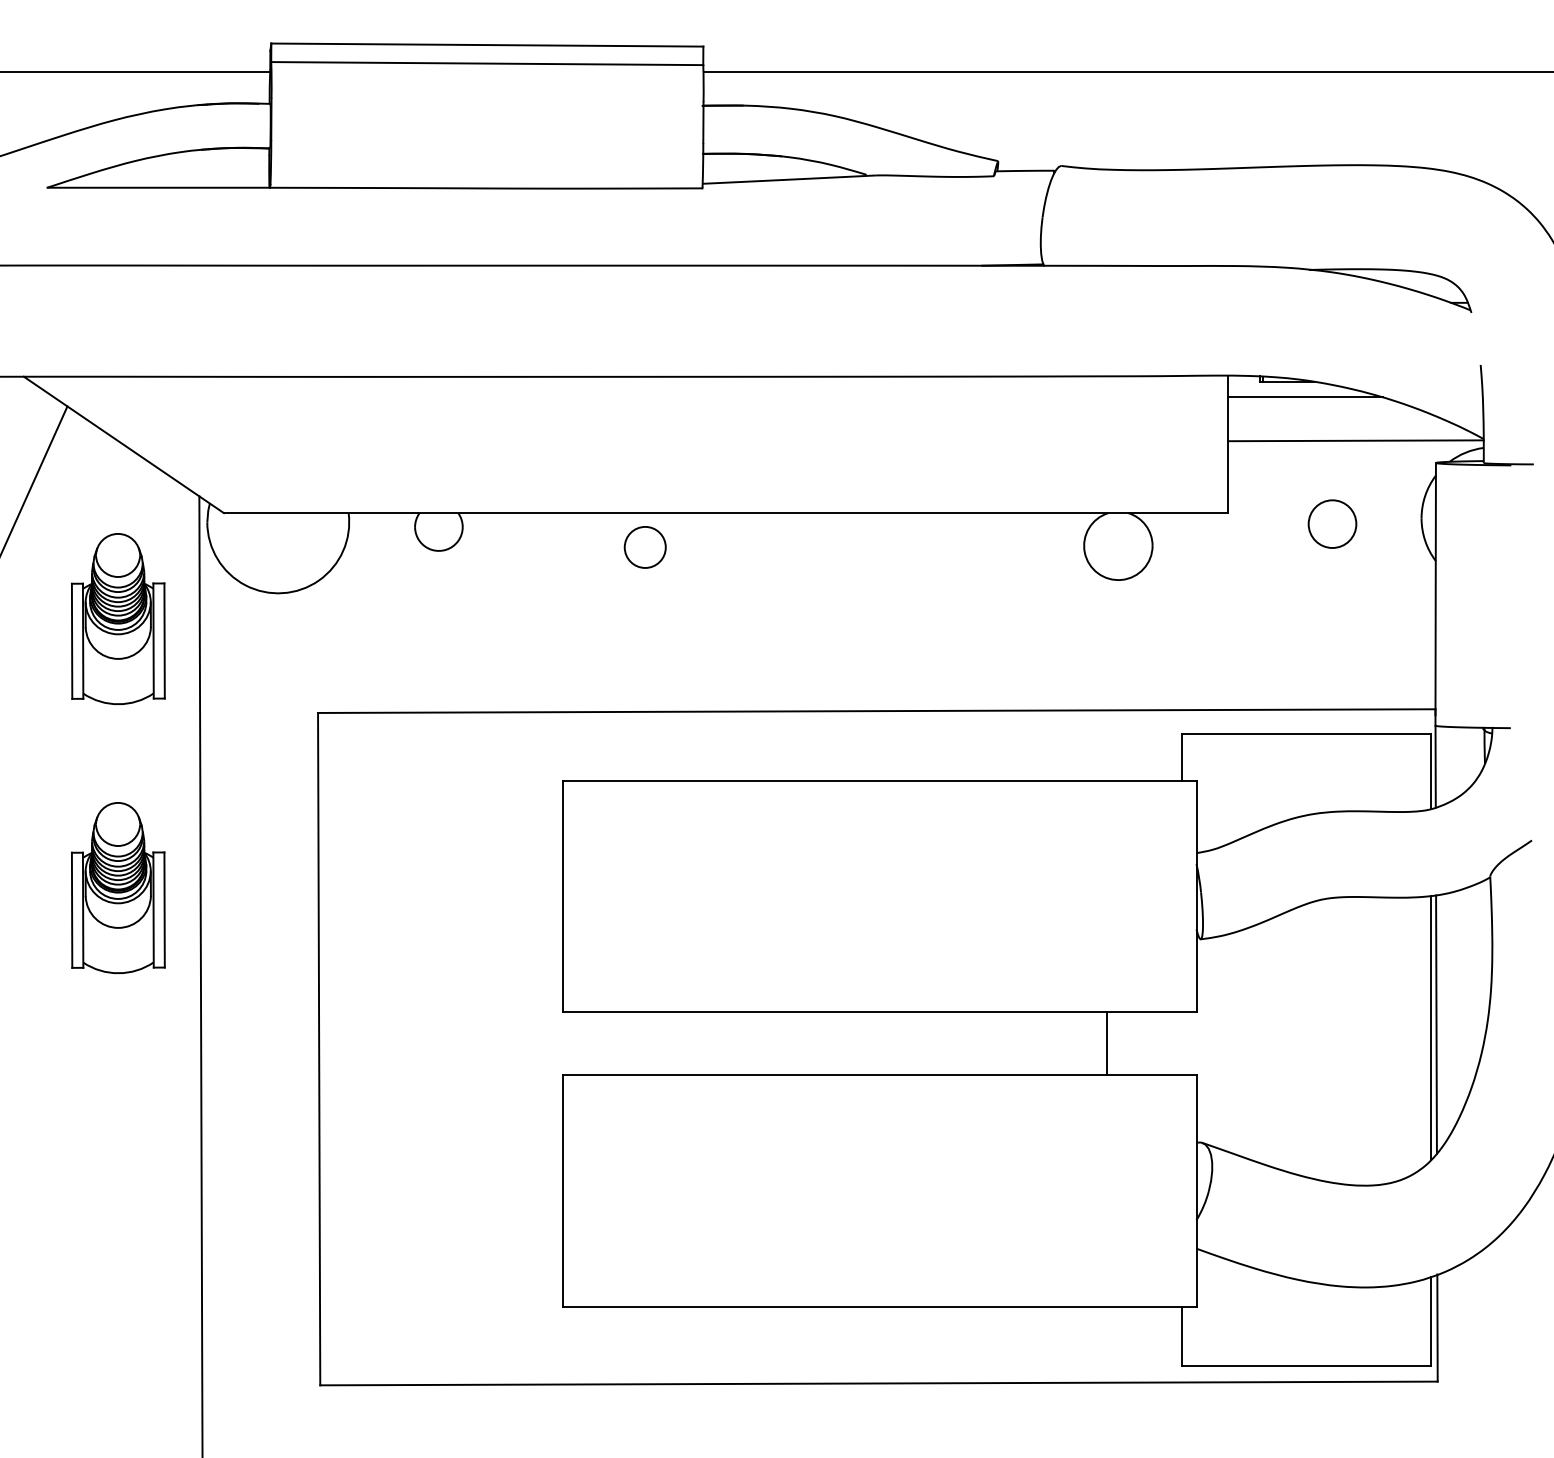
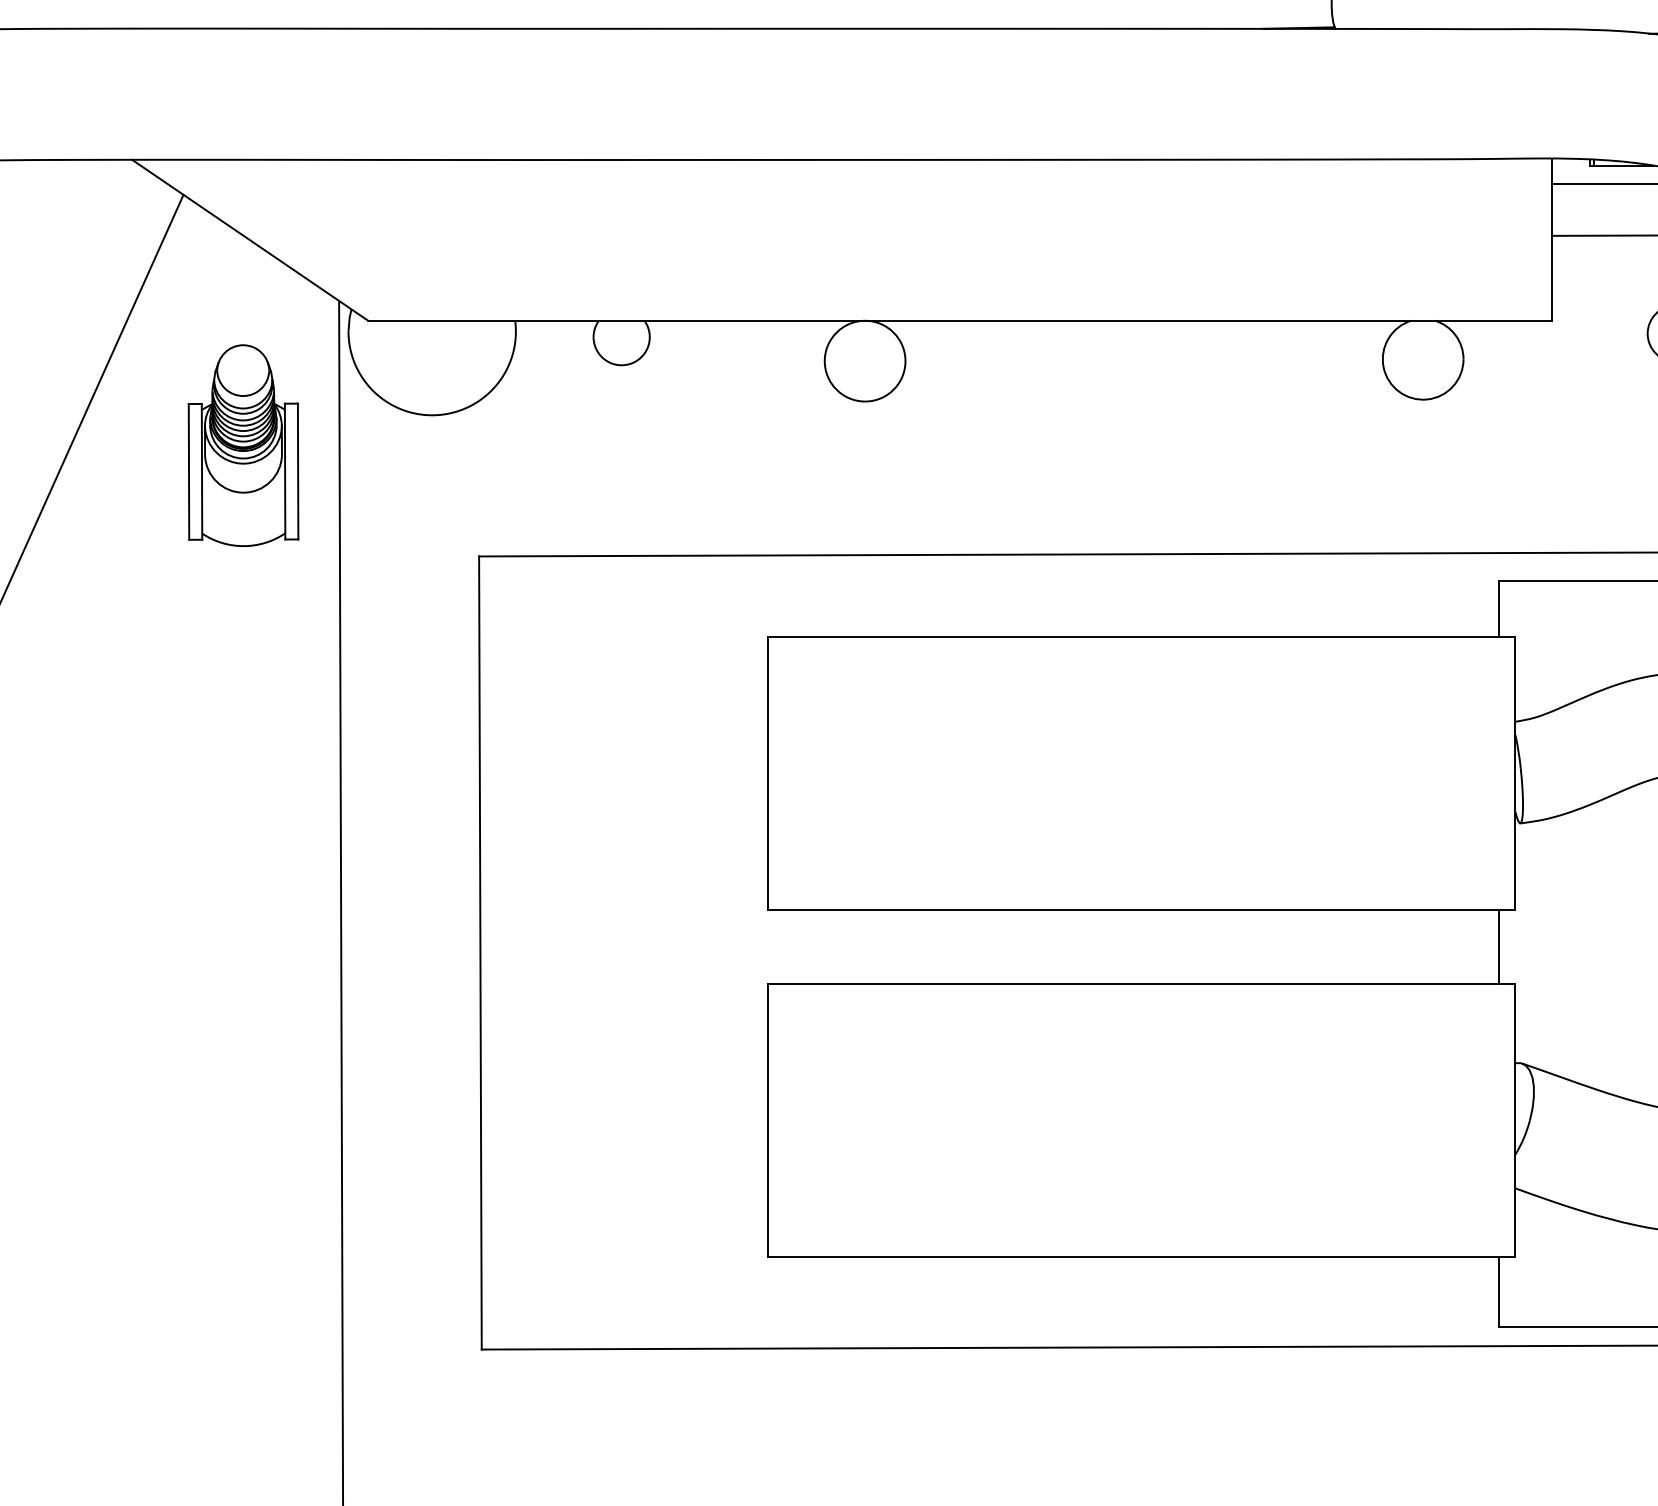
circle: (645, 547) -> (865, 361), size x1.67
part: (118, 887) -> (243, 762), removed
line: (1107, 1043) -> (1498, 946), moved

